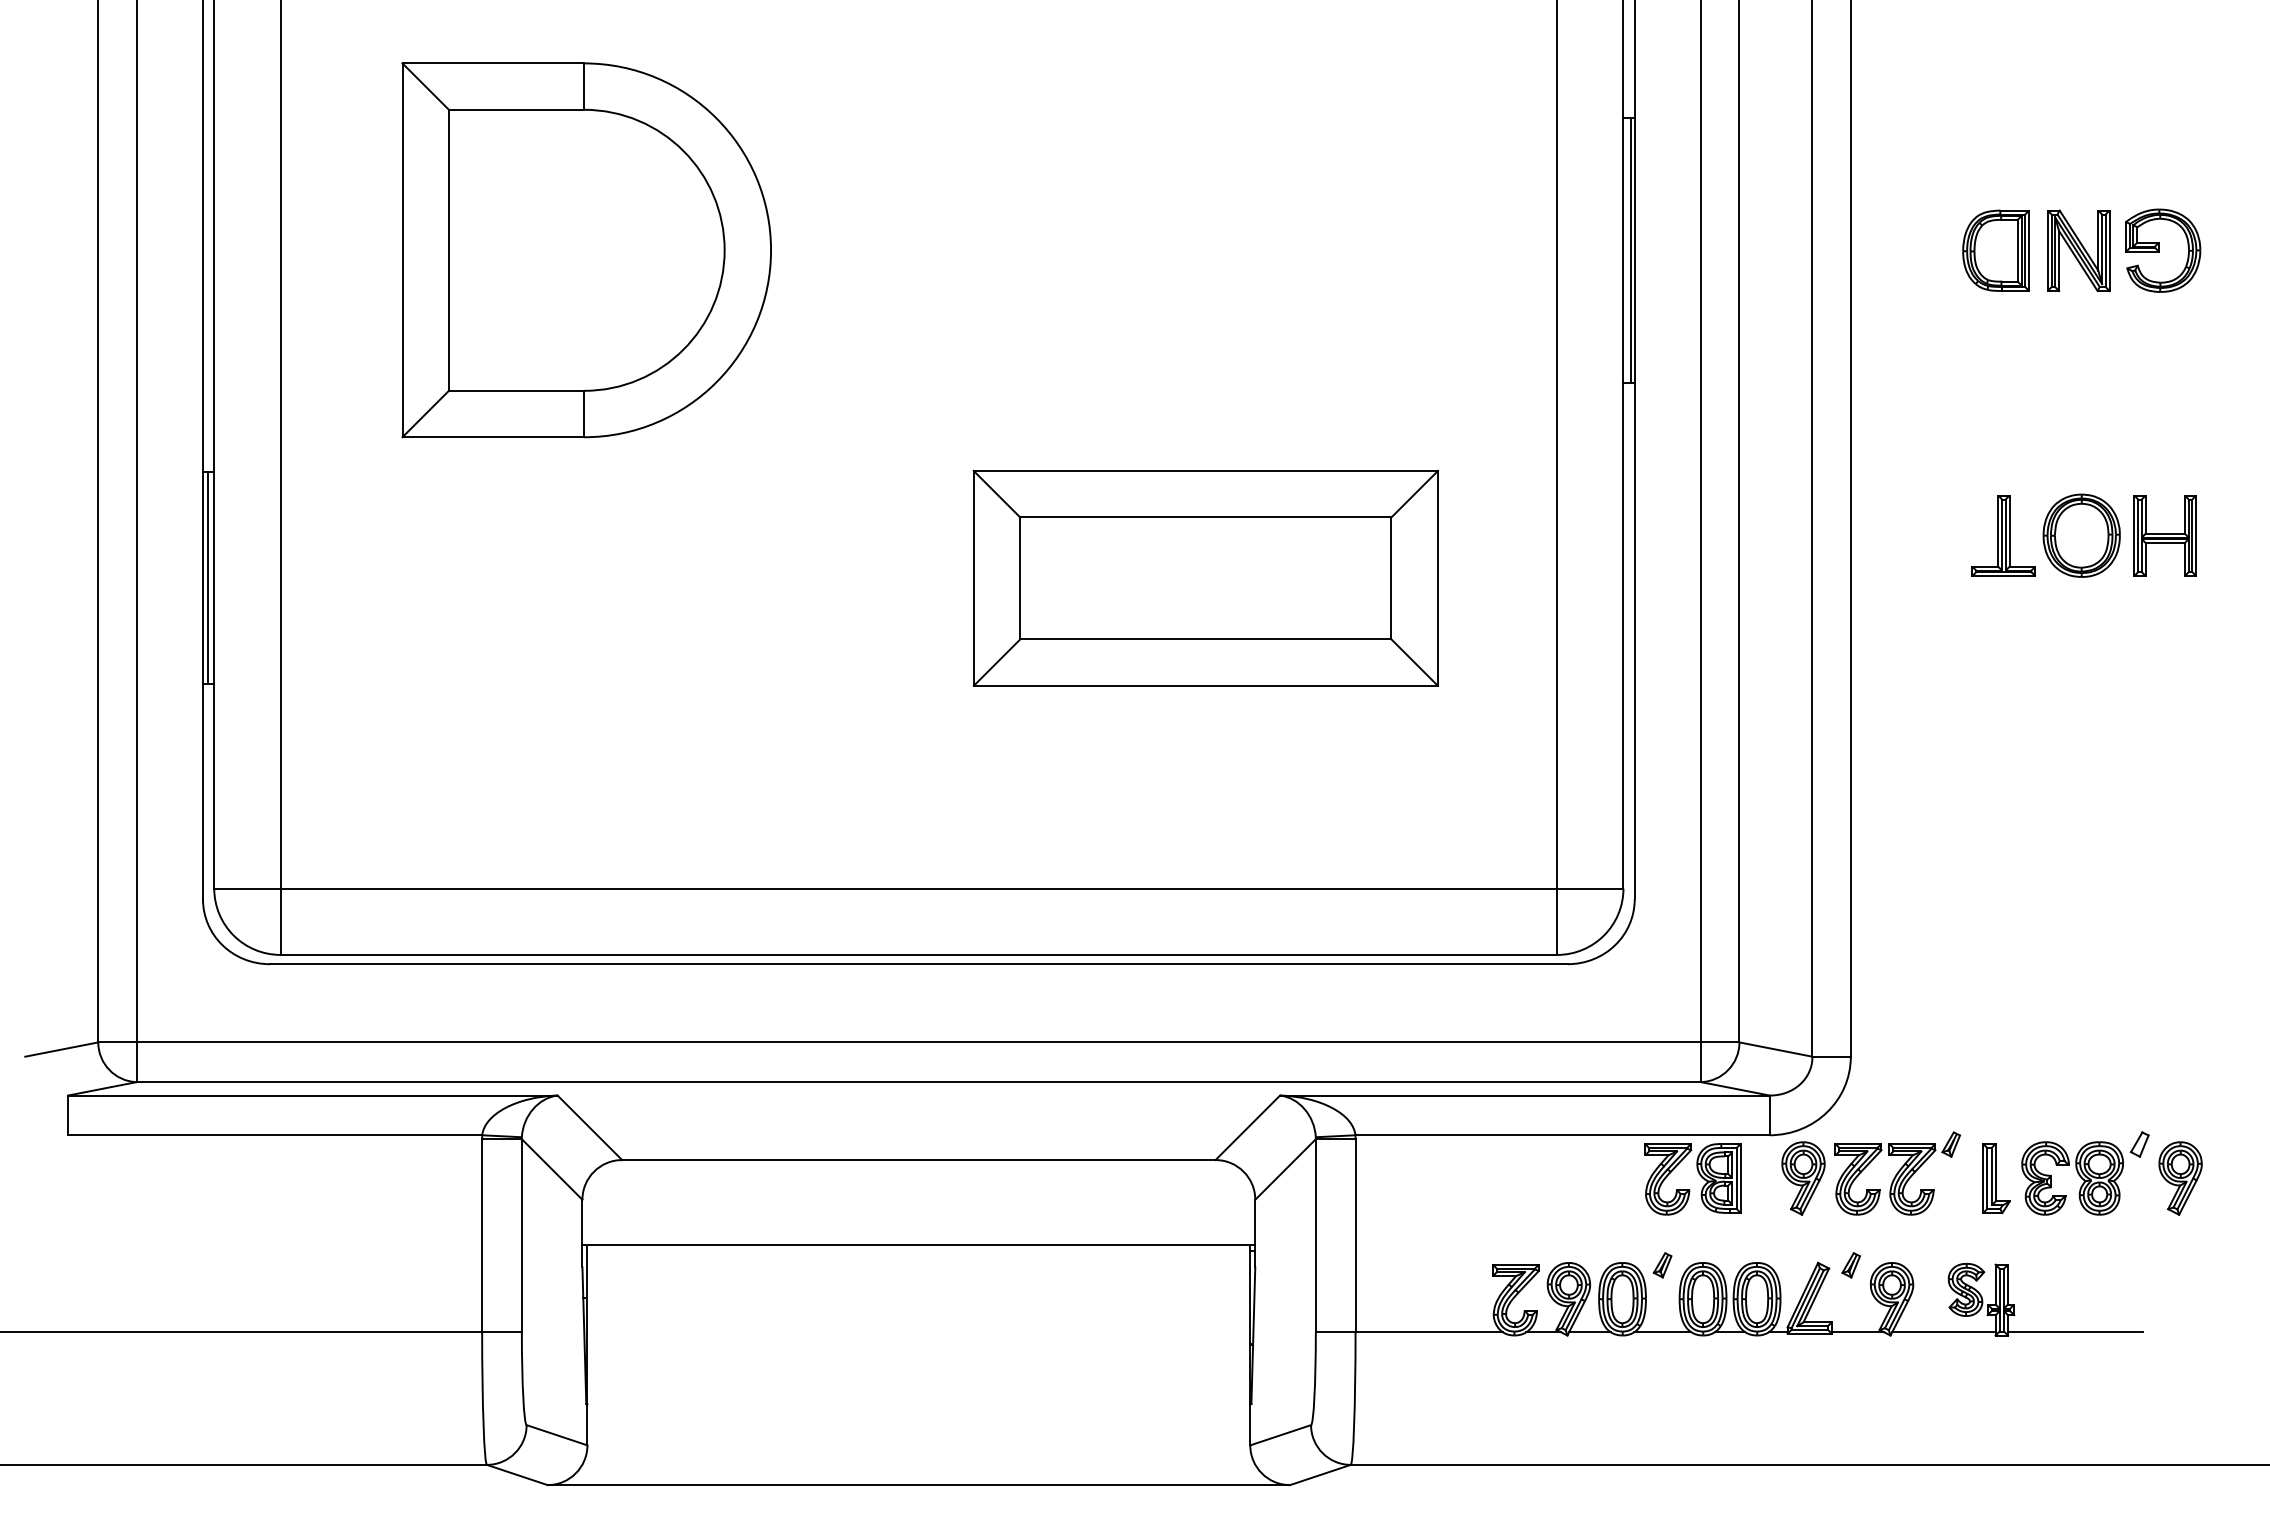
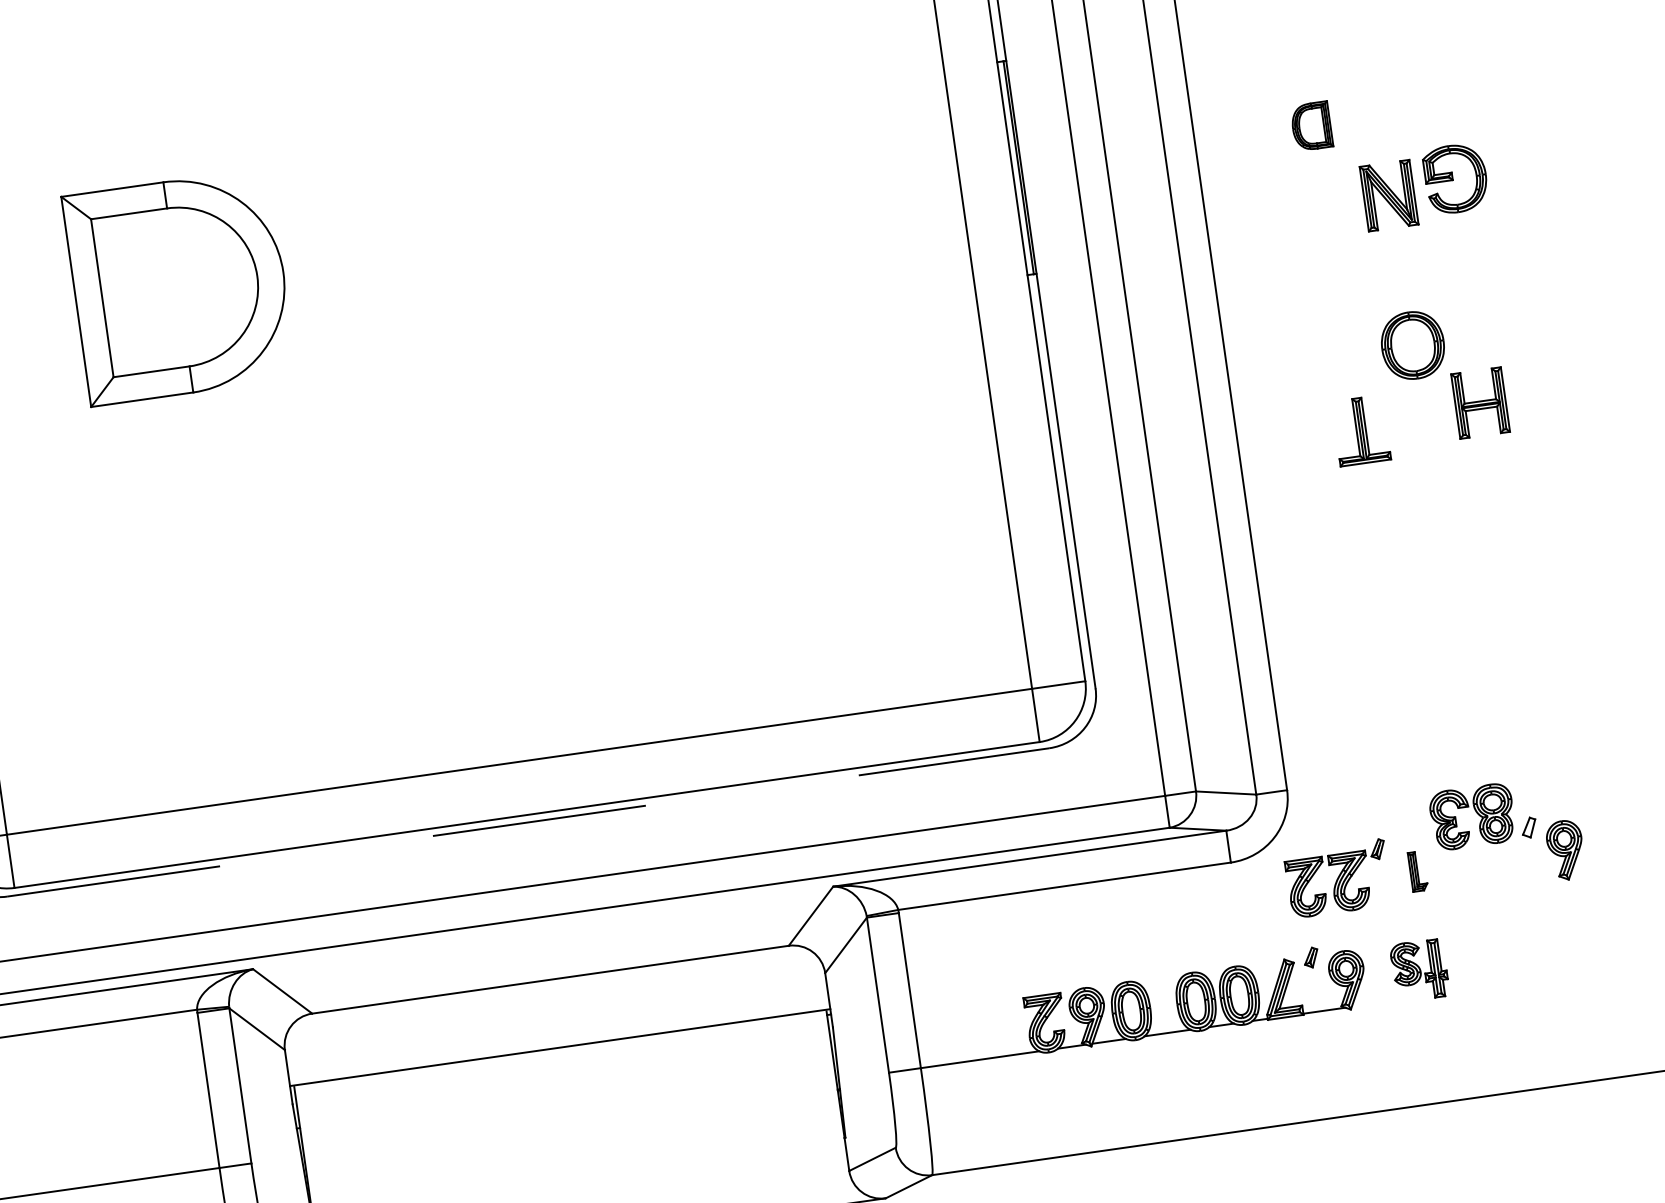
part: (586, 250) -> (179, 287), size x0.7
part: (1995, 250) -> (1311, 126), size x0.7
part: (2078, 250) -> (1388, 195), moved
part: (2163, 250) -> (1456, 178), moved
part: (2003, 535) -> (1360, 430), moved
part: (2164, 535) -> (1479, 402), moved
part: (1205, 578) -> (714, 479), removed
line: (918, 964) -> (527, 822), solid -> dashed
part: (1699, 1175) -> (1179, 902), removed
part: (2078, 1175) -> (1476, 813), moved
part: (1803, 1178) -> (1263, 893), removed
part: (1996, 1178) -> (1417, 871), size x0.7
part: (1662, 1265) -> (1159, 979), removed
line: (1943, 1332) -> (1393, 1001), removed
line: (2075, 1332) -> (1499, 986), removed

